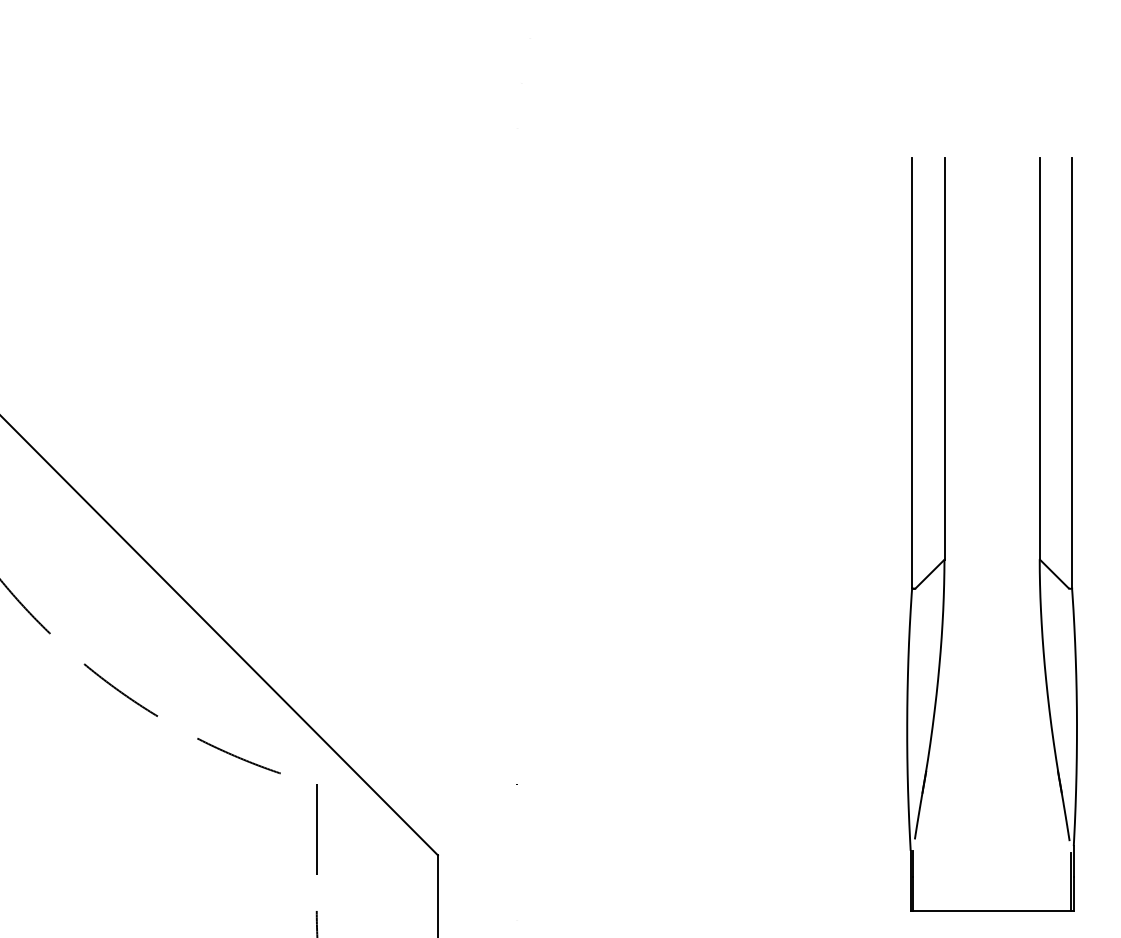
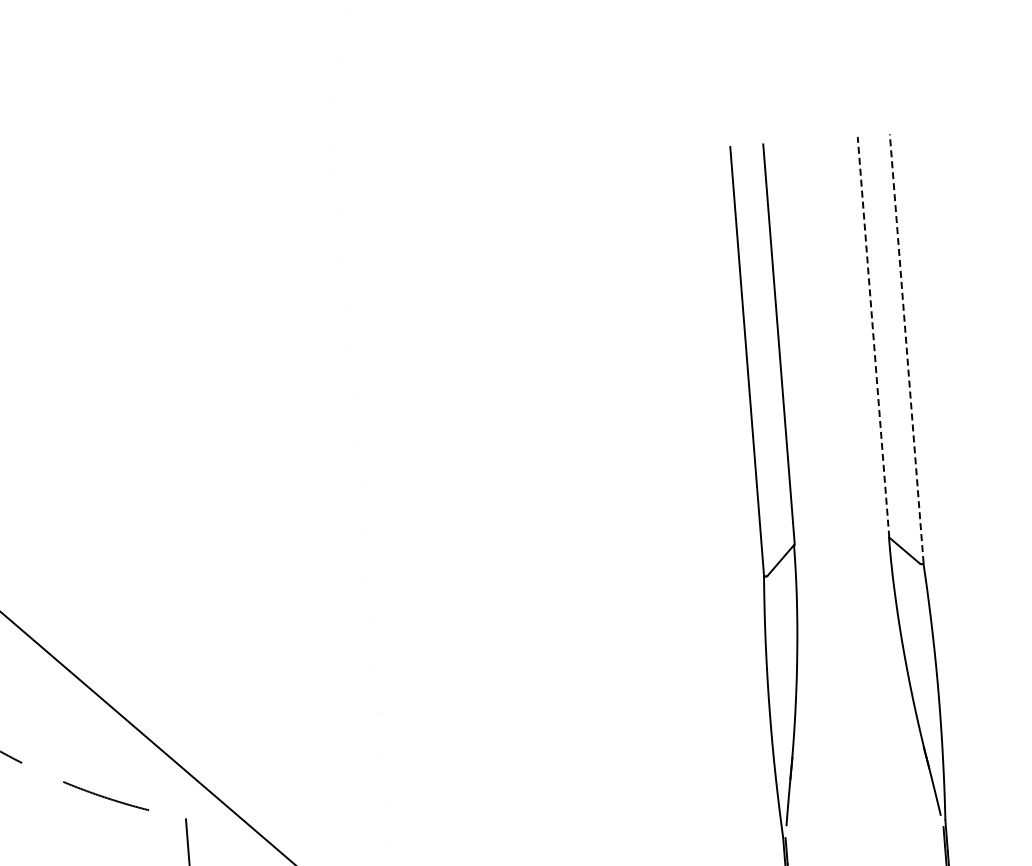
line: (1040, 358) -> (873, 336), solid -> dashed
line: (1072, 372) -> (906, 348), solid -> dashed

